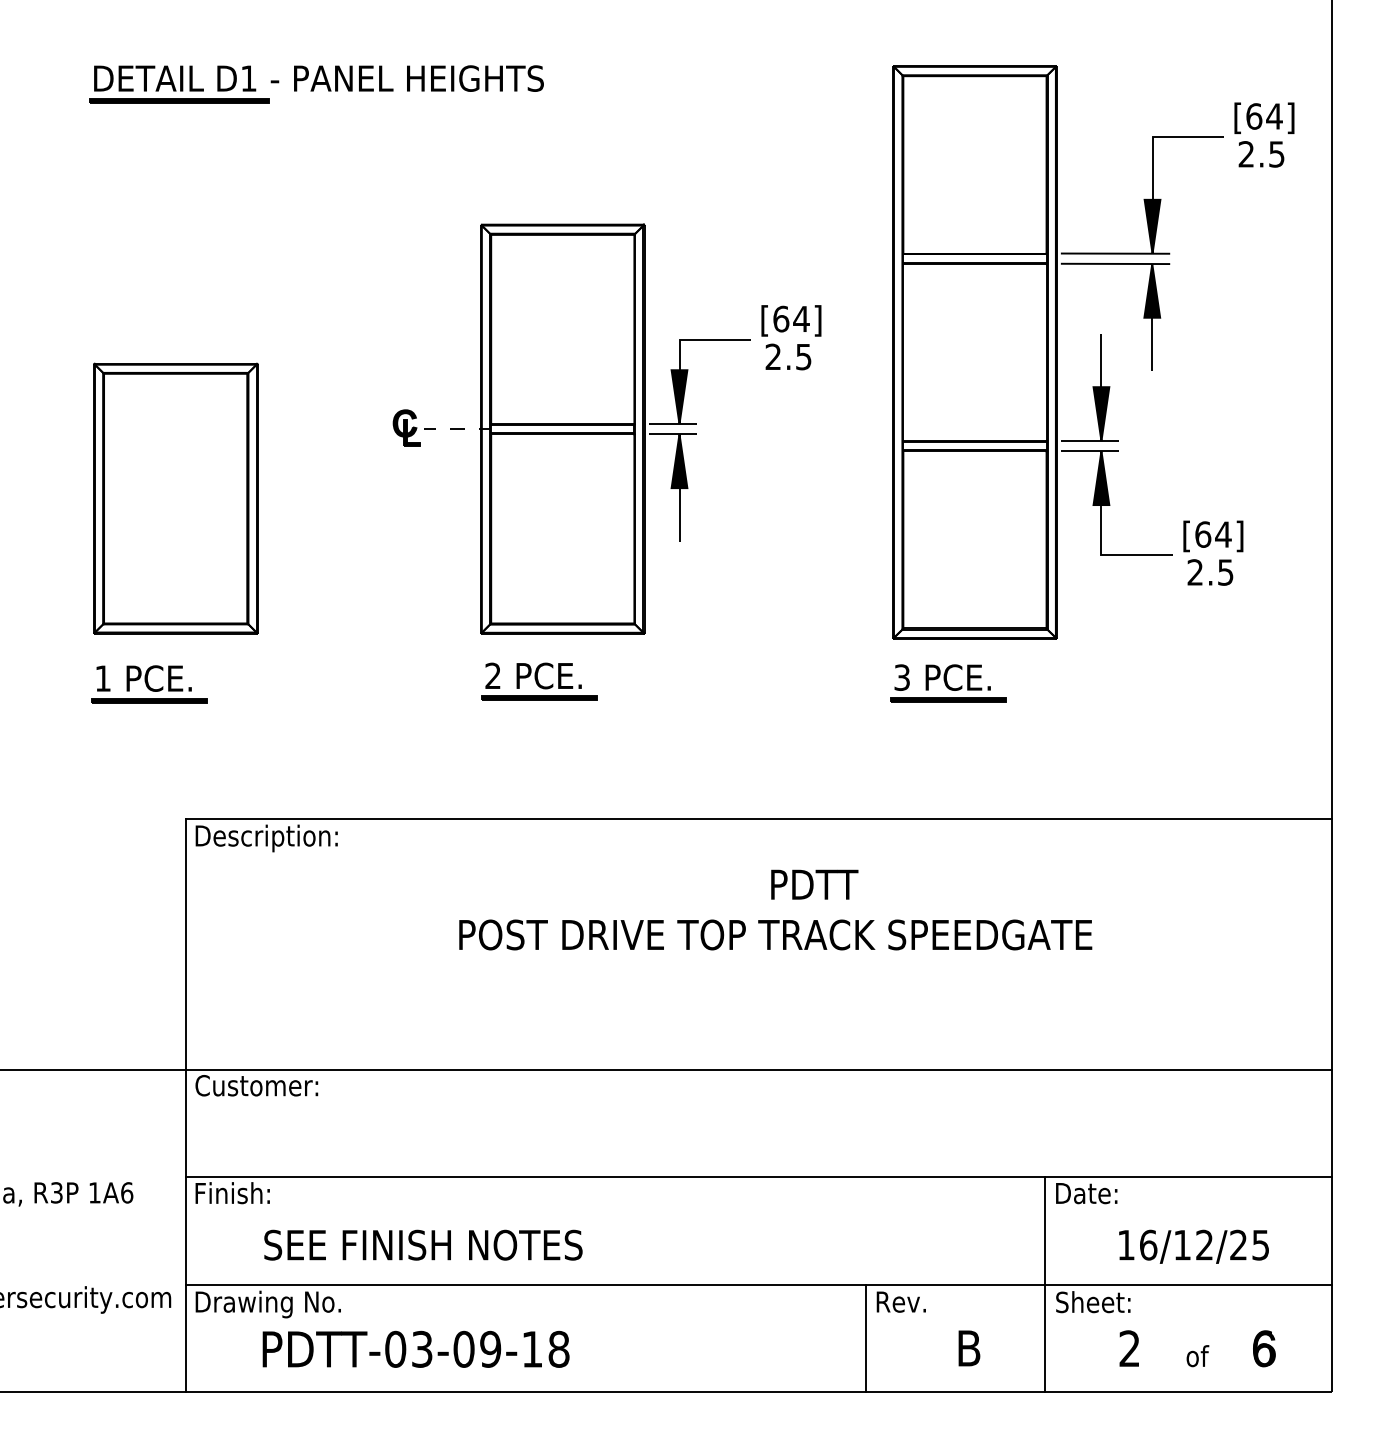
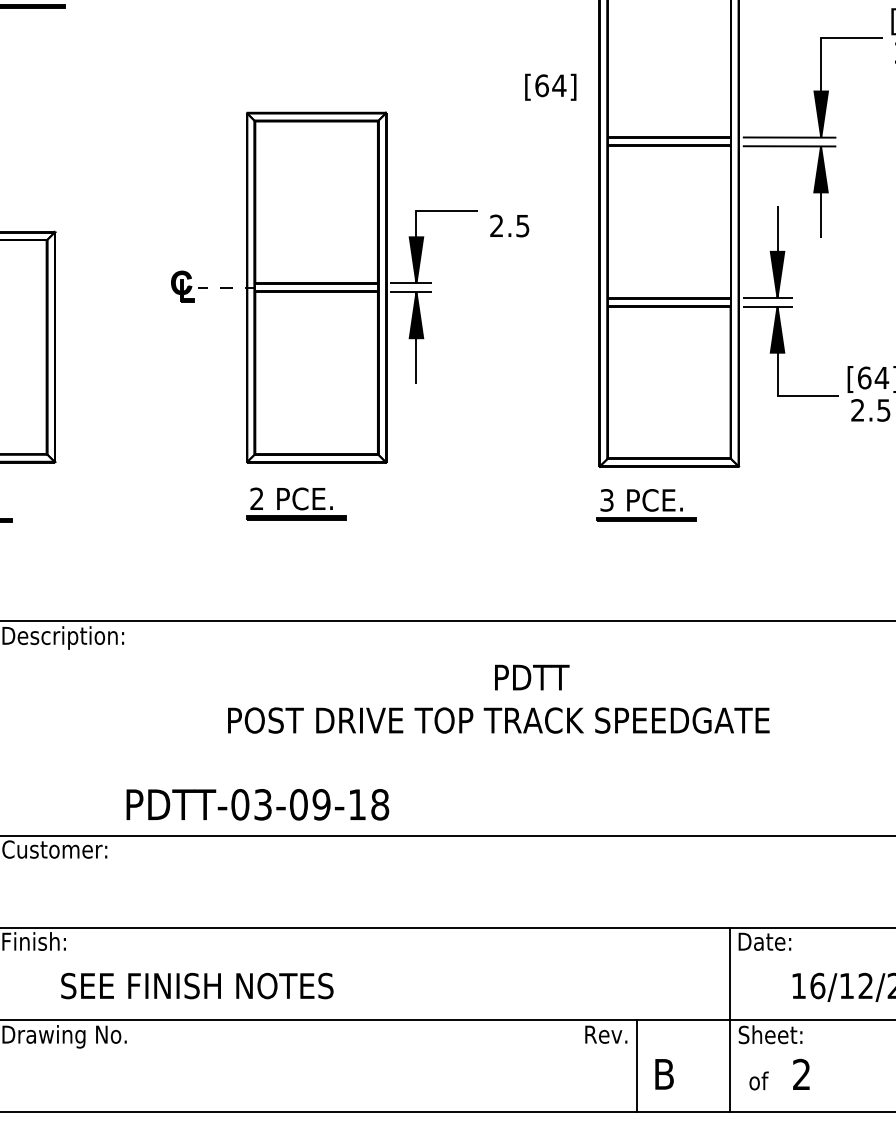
text: (791, 320) -> (550, 86), moved
line: (866, 1337) -> (637, 1065), moved
text: (415, 1348) -> (257, 804), moved
text: (1197, 1356) -> (758, 1081), moved

